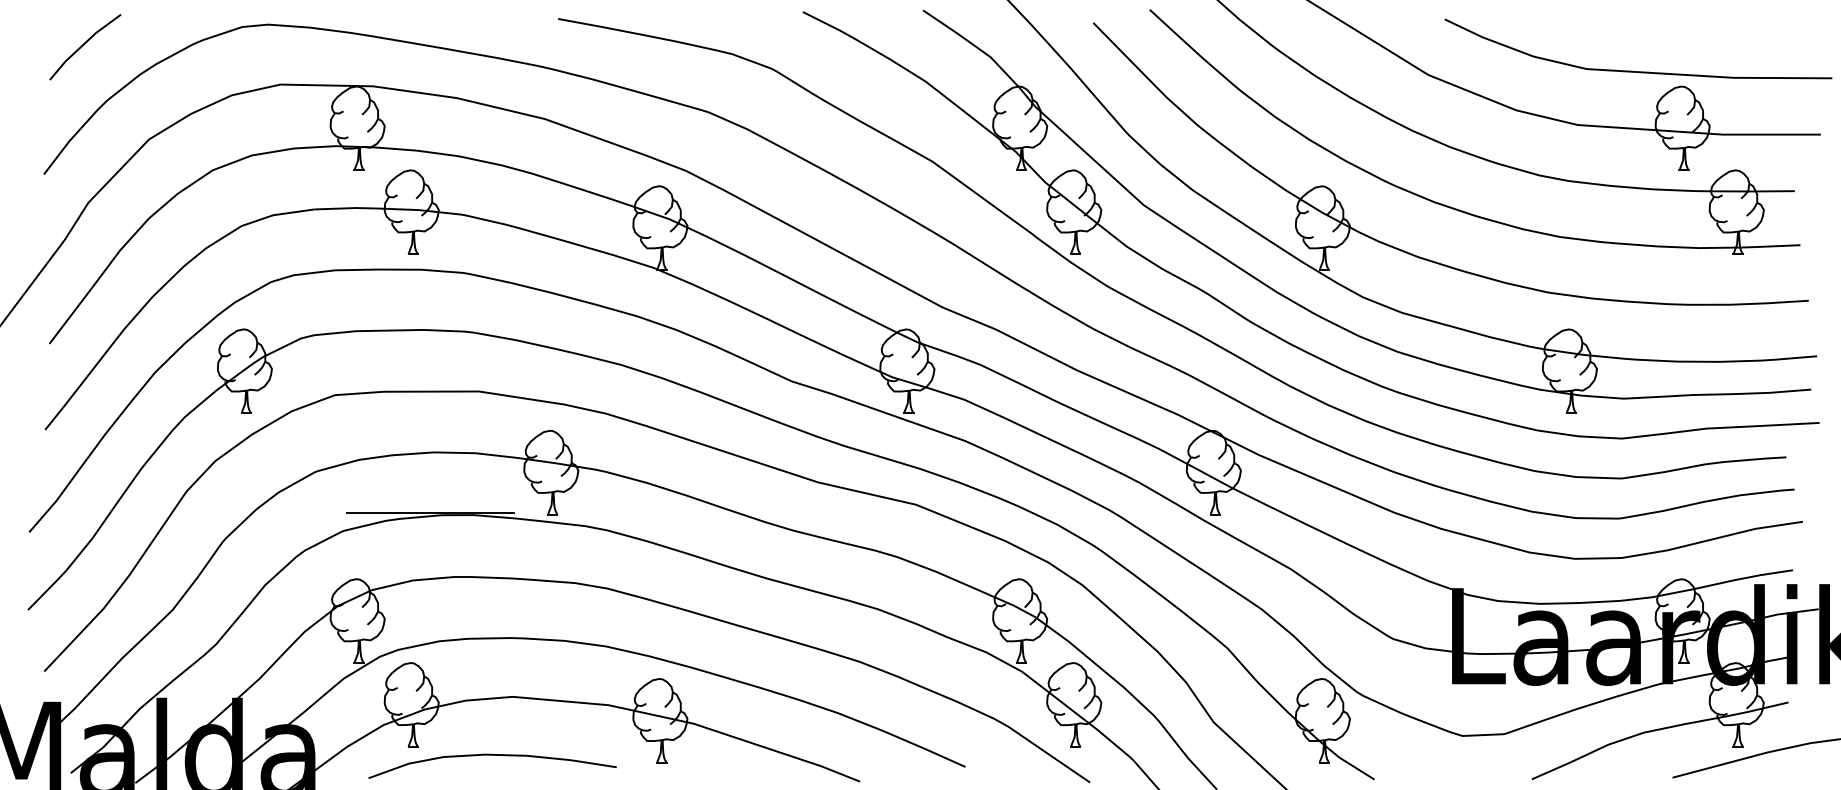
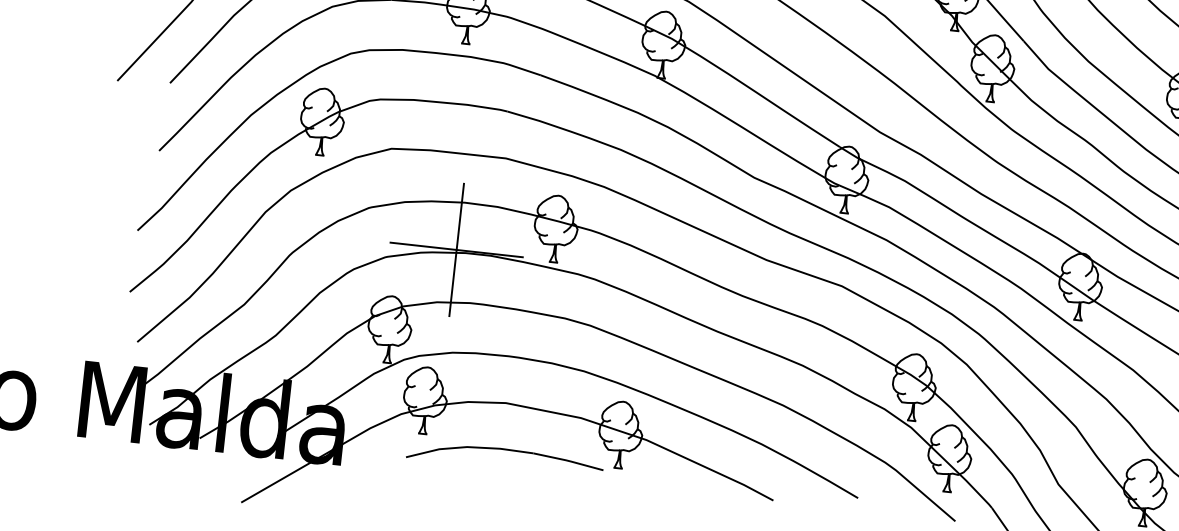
line: (430, 512) -> (456, 249), added
part: (492, 755) -> (506, 450), moved

